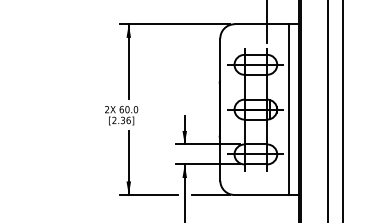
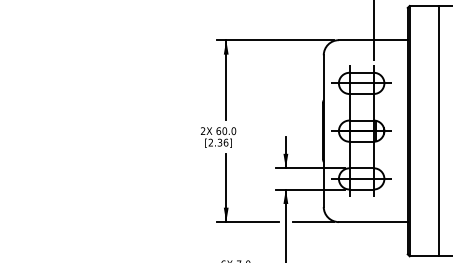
line: (288, 109) -> (396, 131), removed

